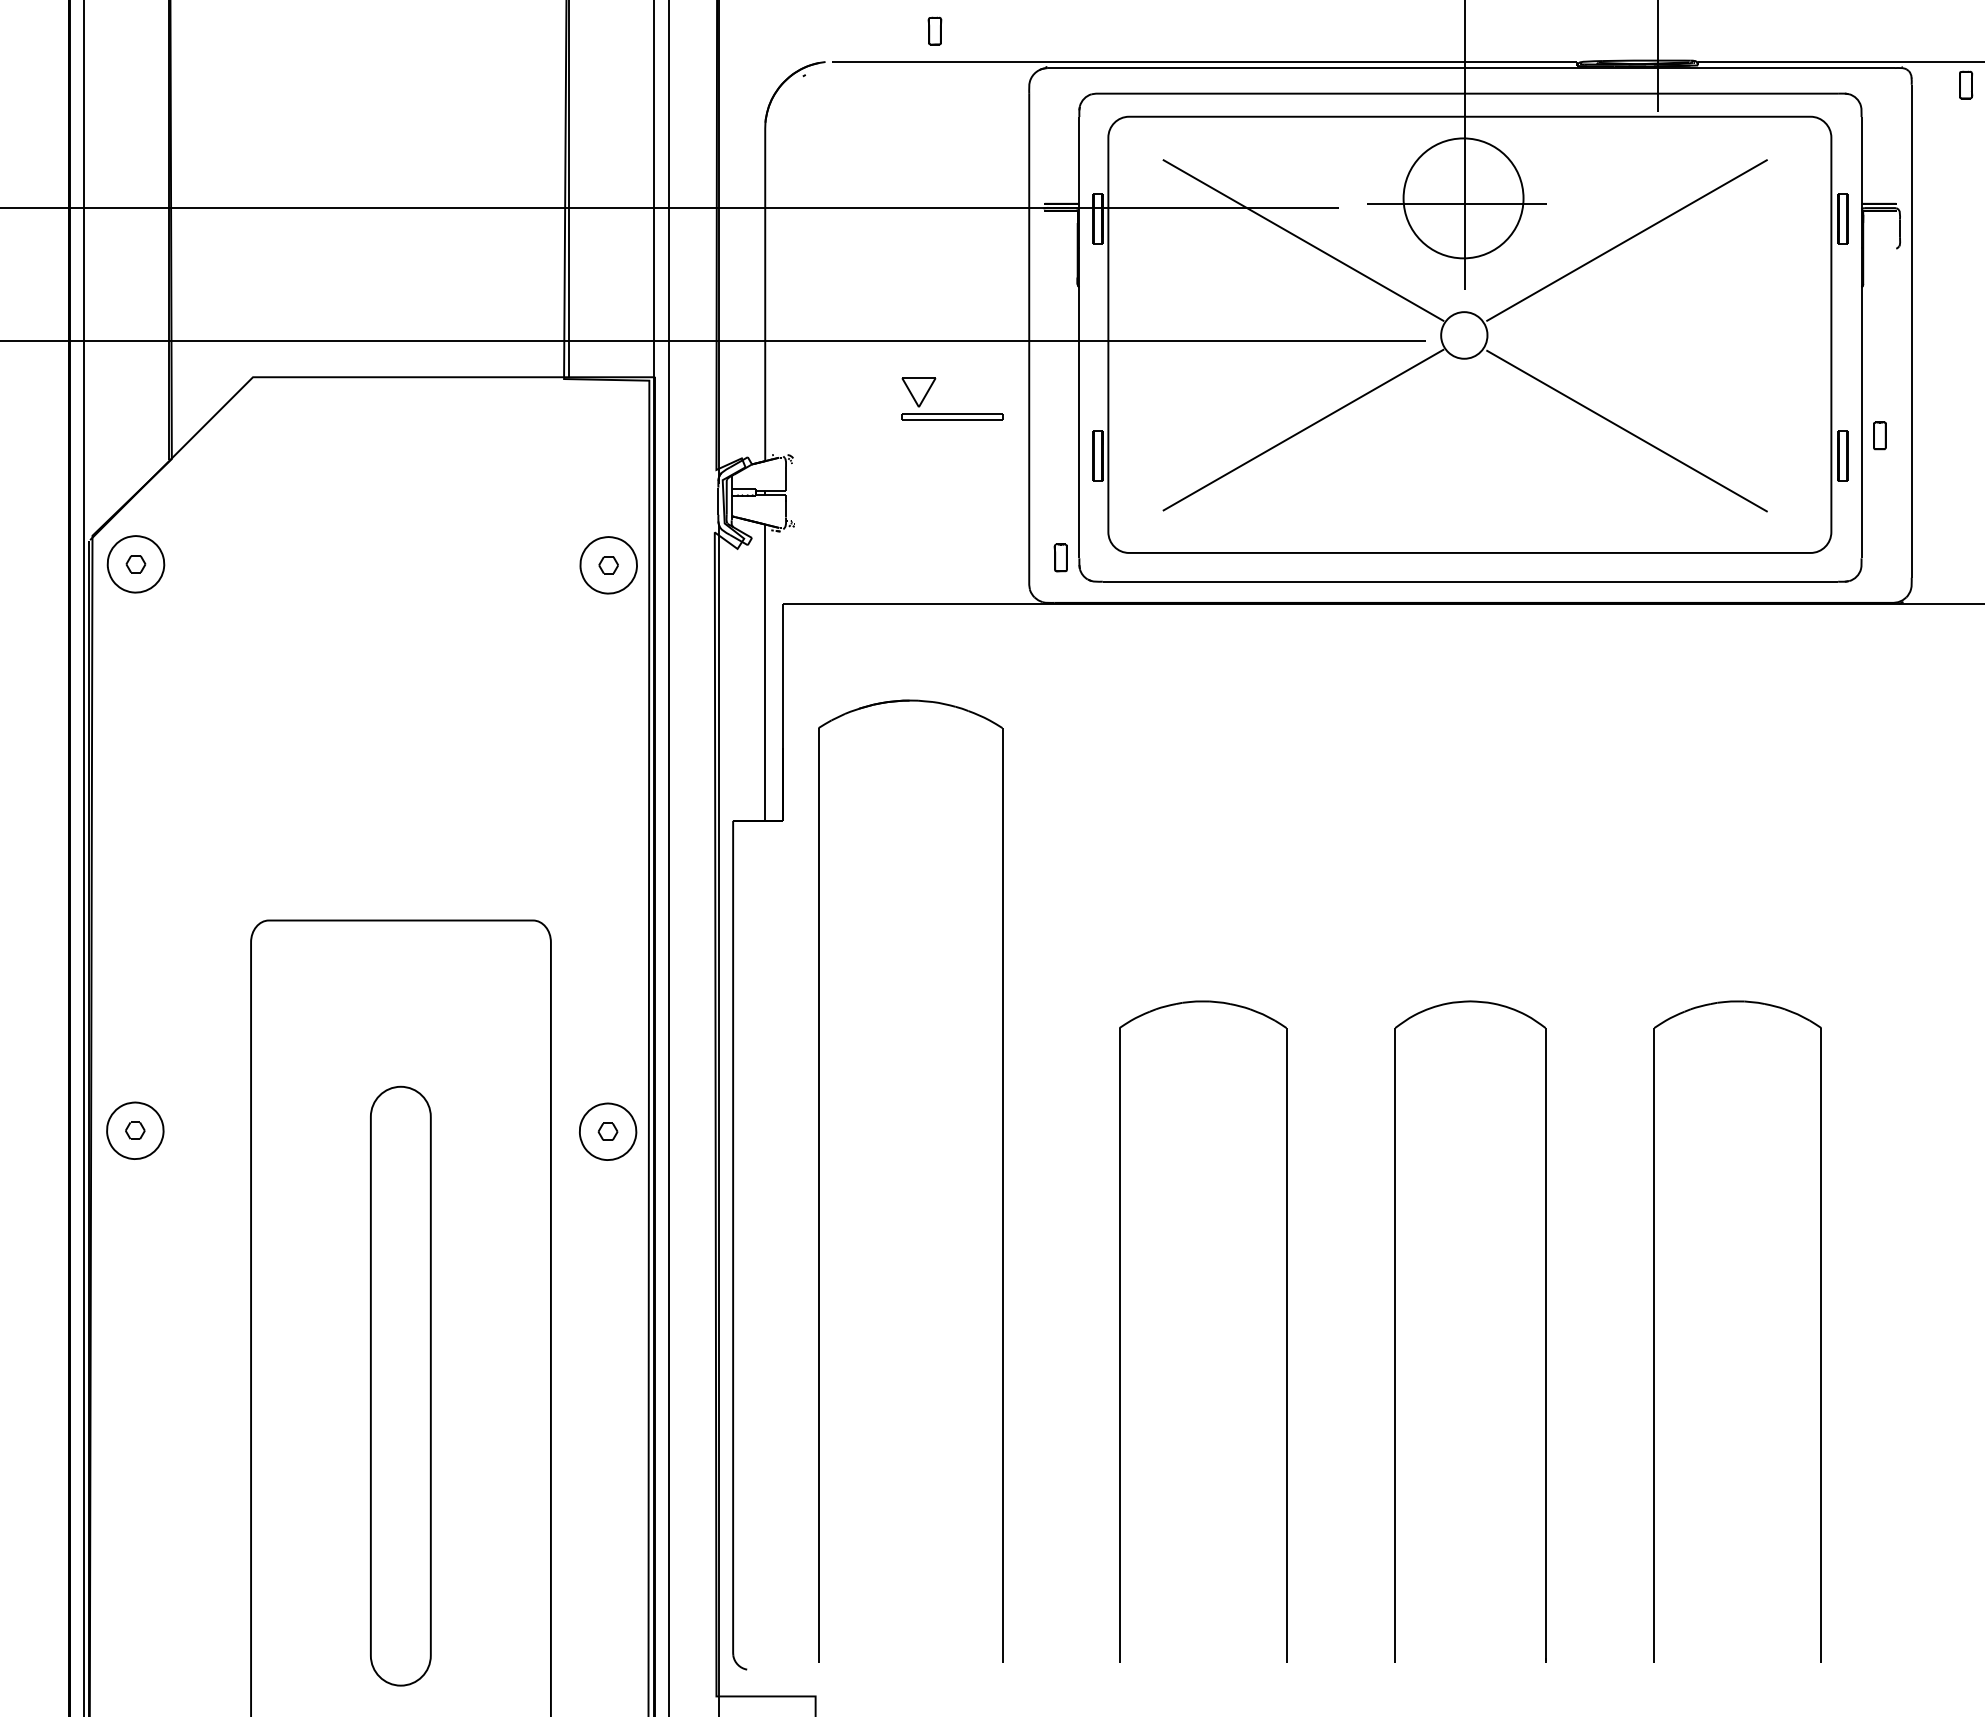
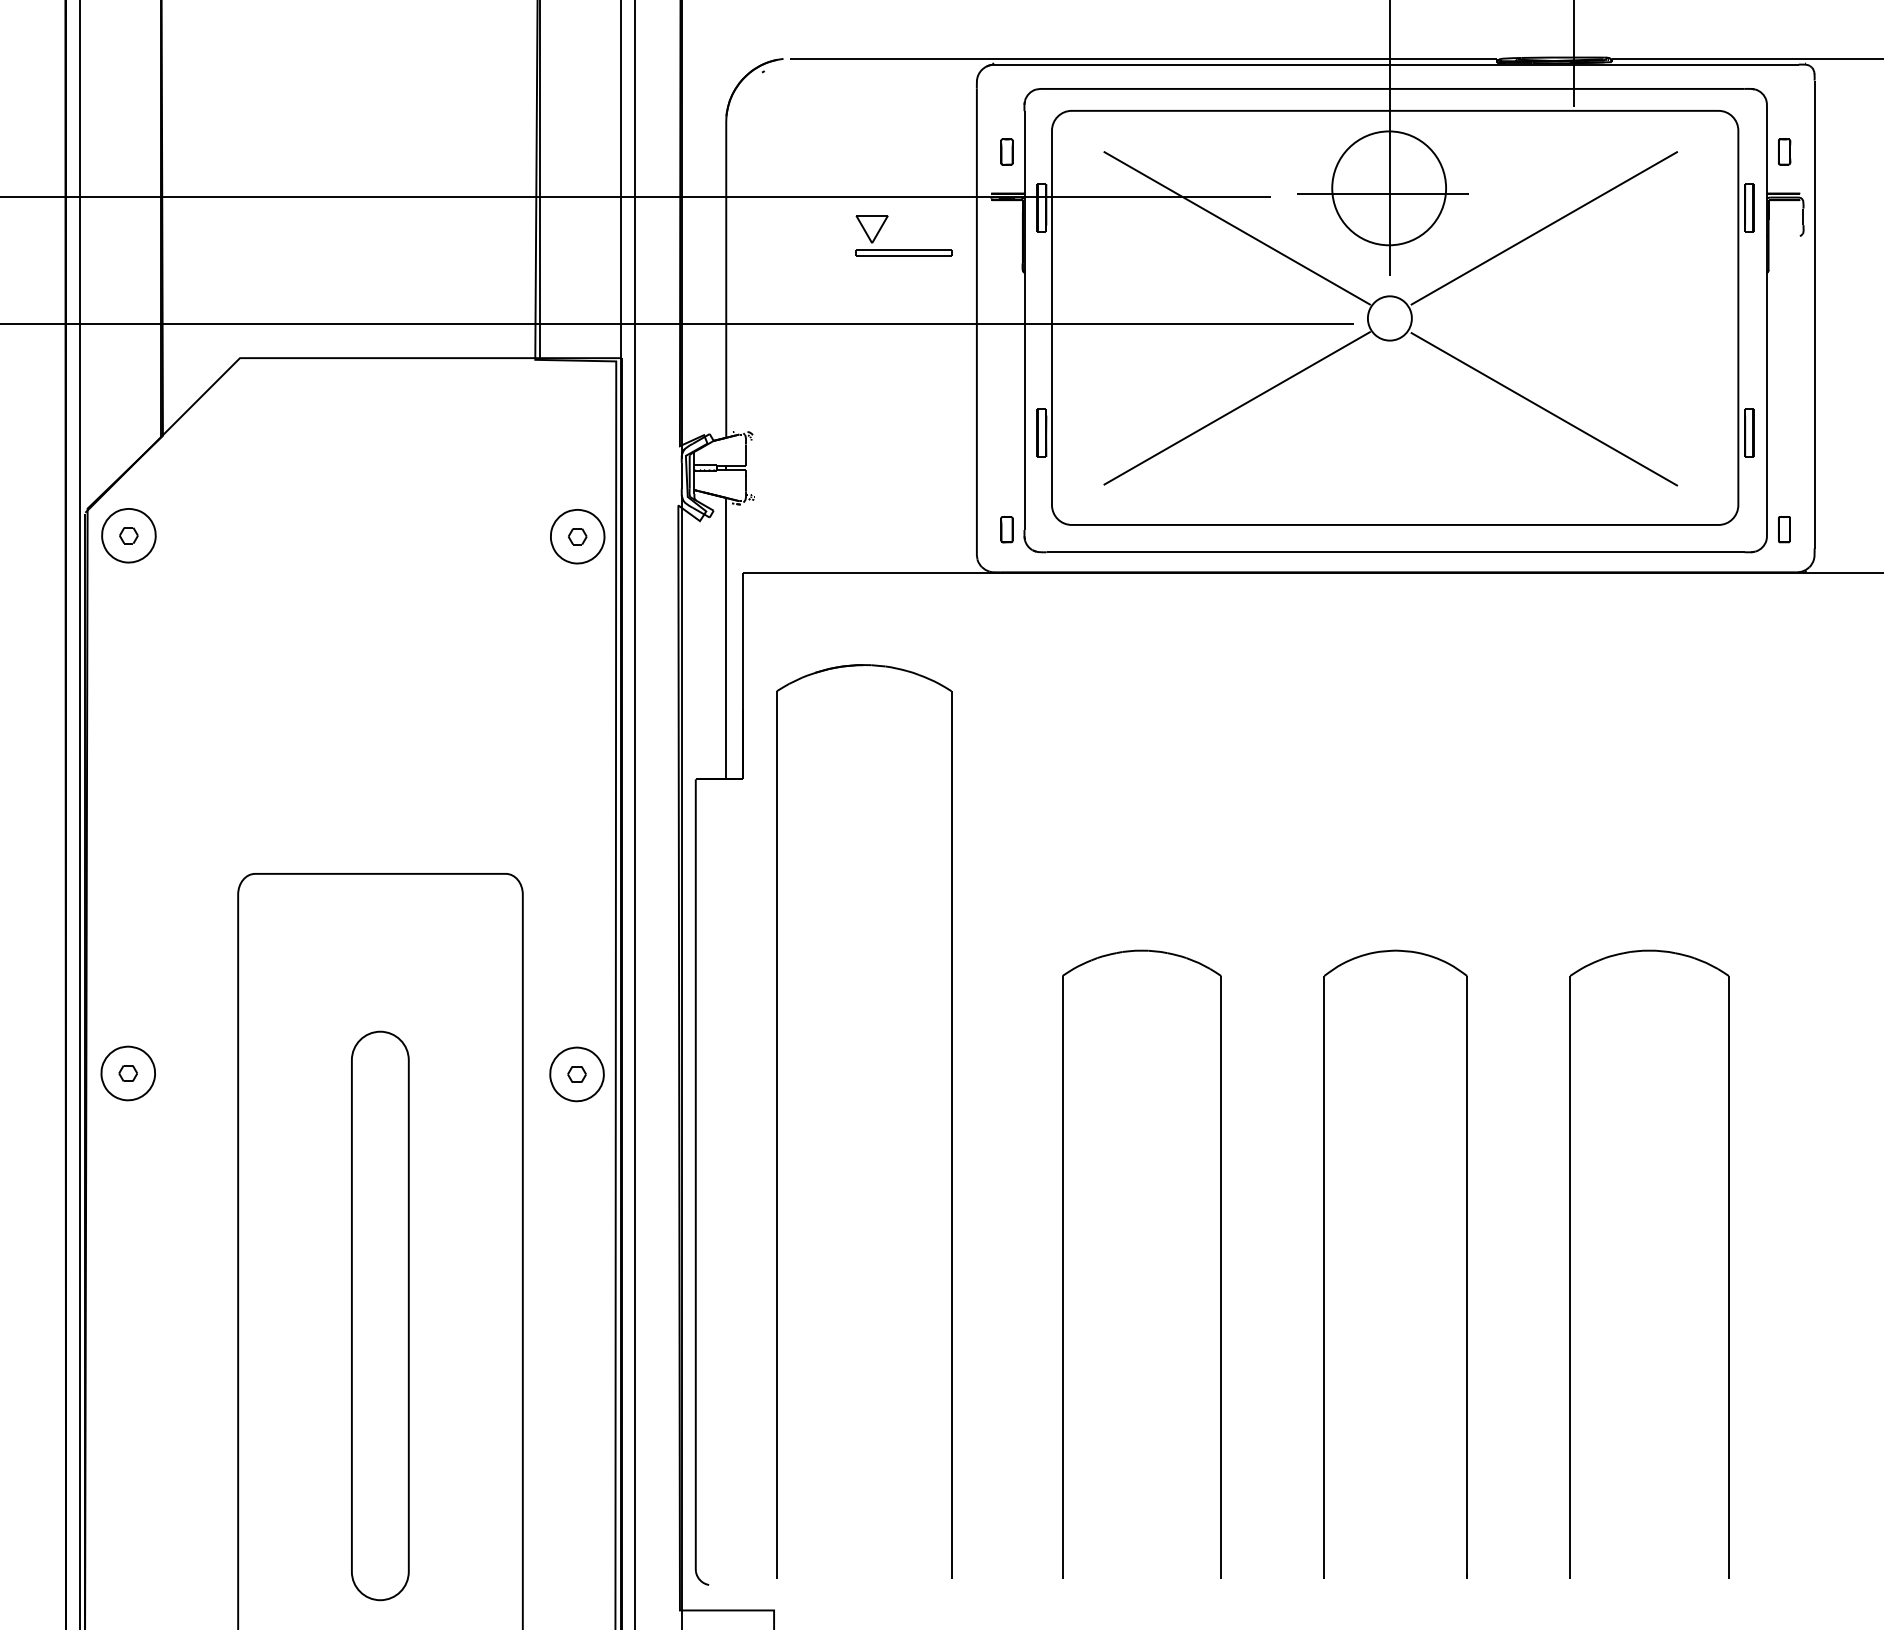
part: (934, 30) -> (1006, 151), moved
part: (1966, 84) -> (1784, 151), moved
part: (952, 413) -> (904, 249), moved
part: (1879, 435) -> (1784, 529), moved

